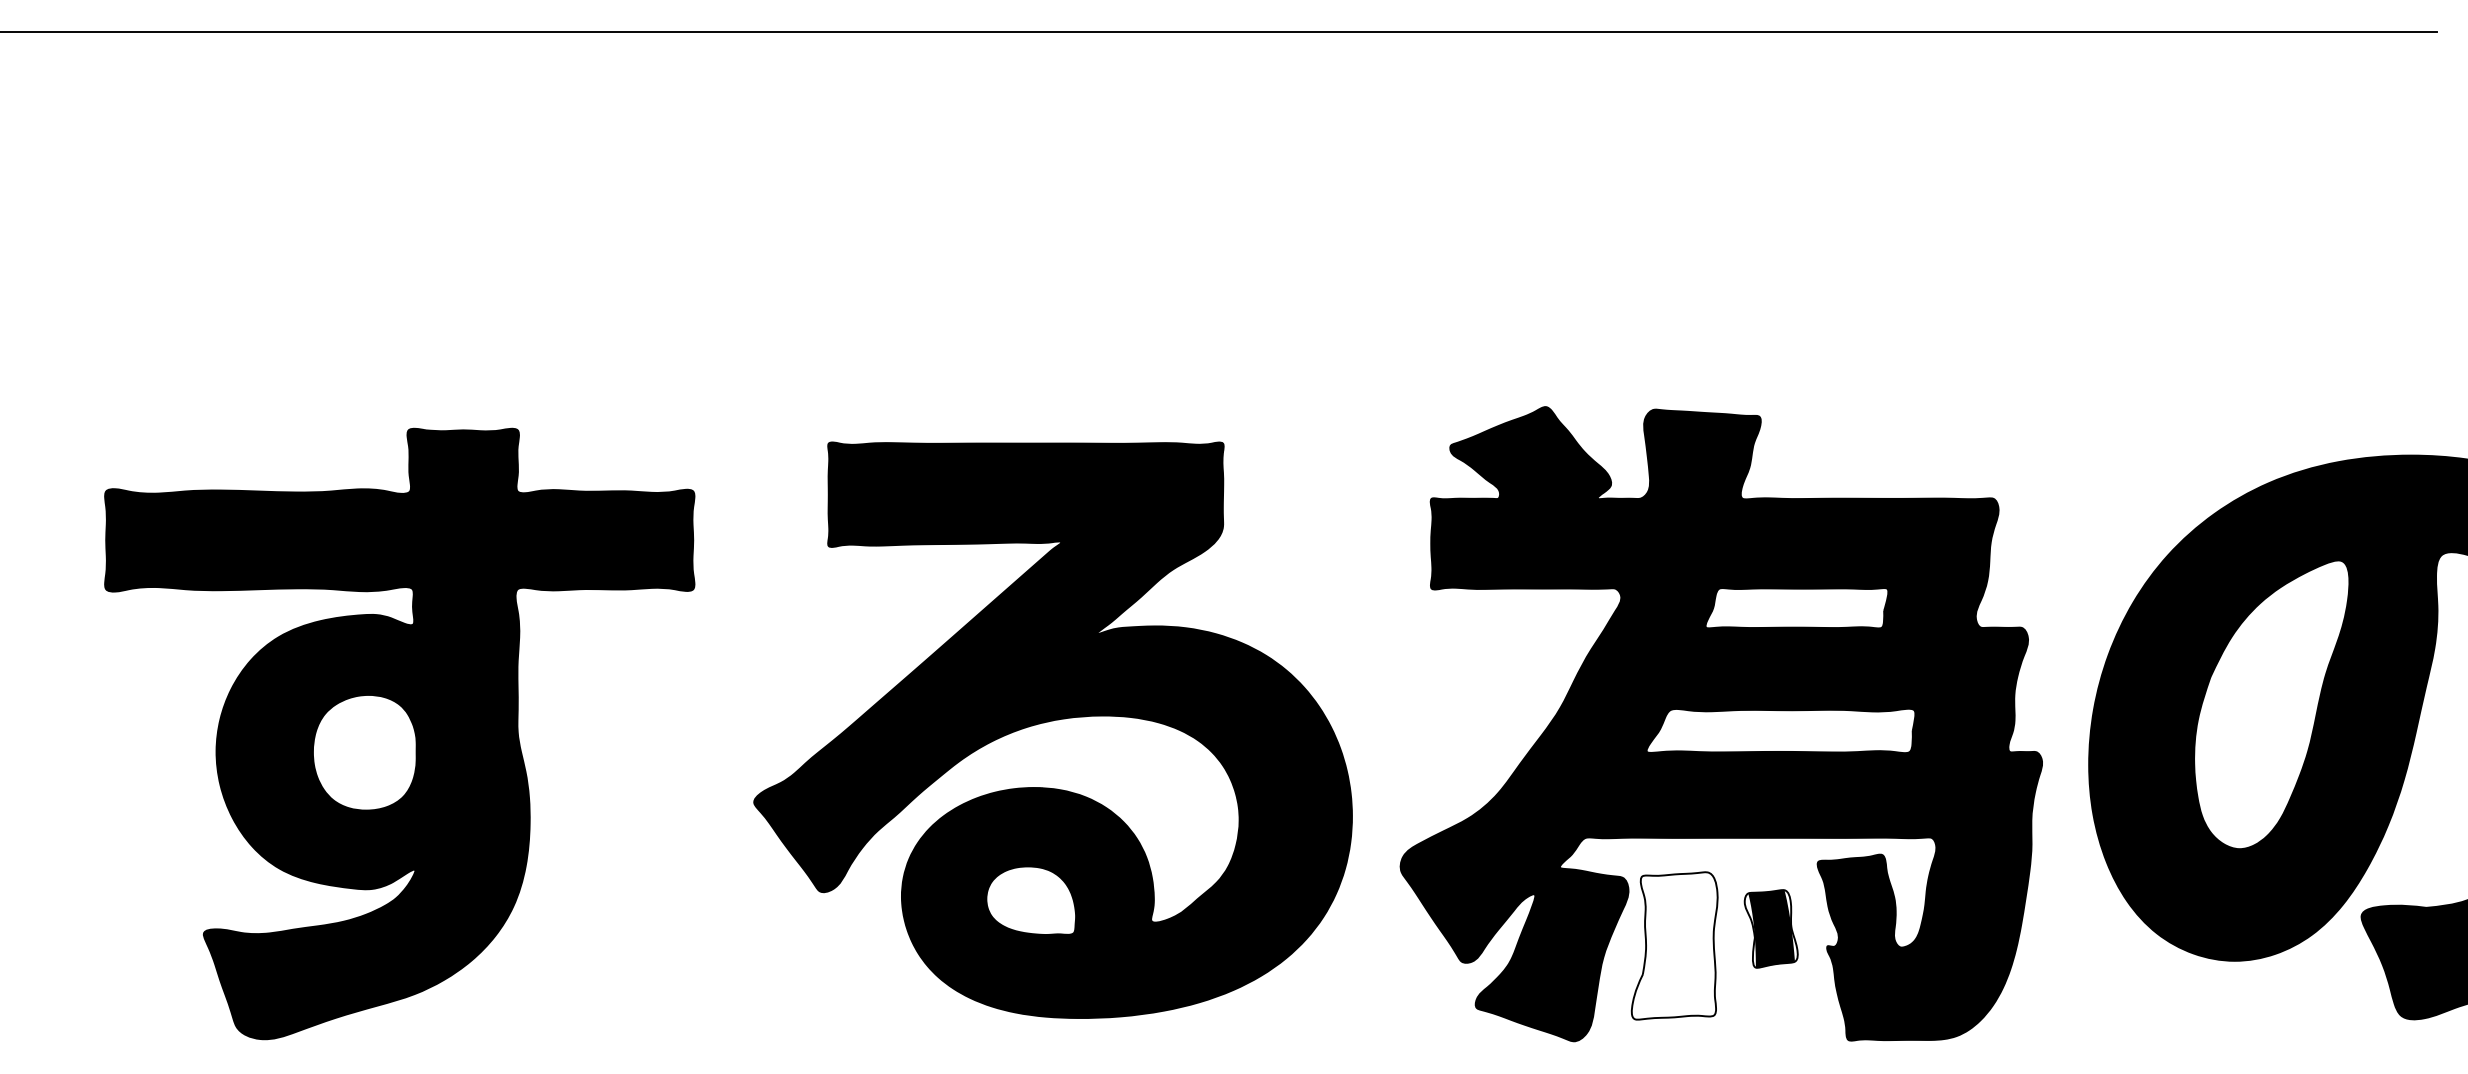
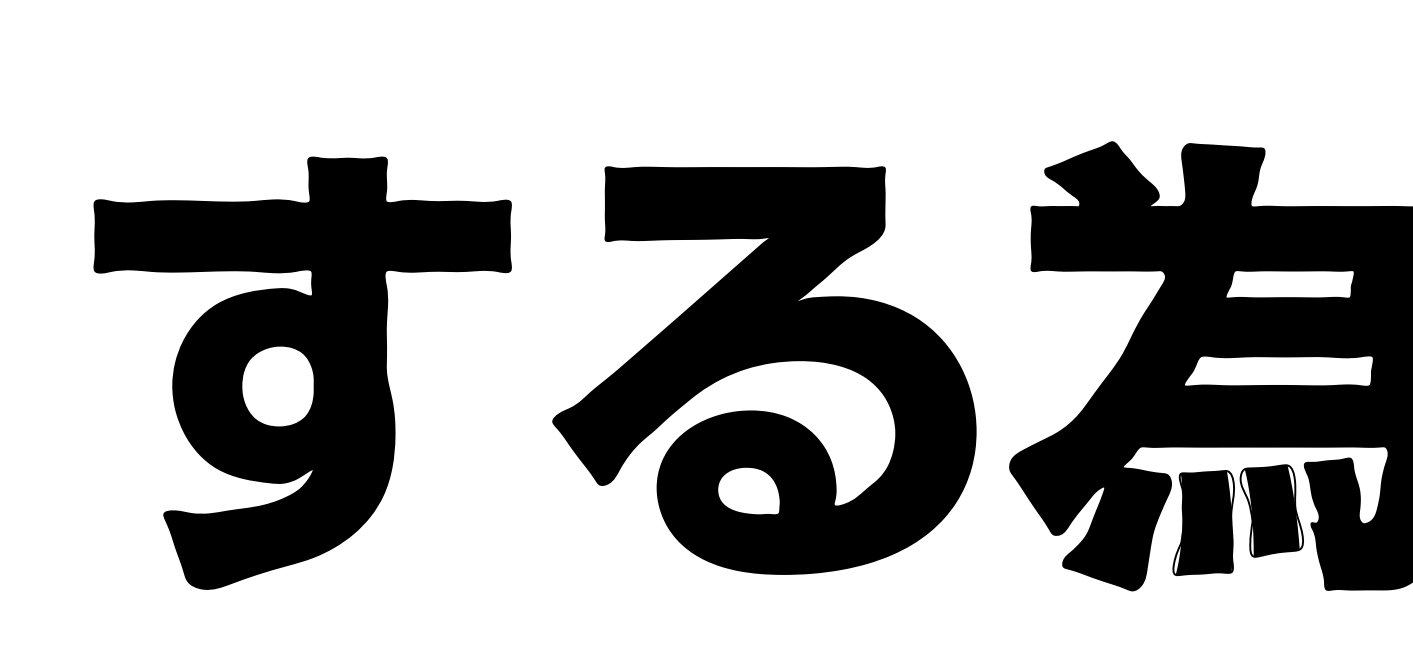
part: (1771, 928) -> (1272, 510), size x1.67
fill: (1675, 945) -> (1204, 522), added

